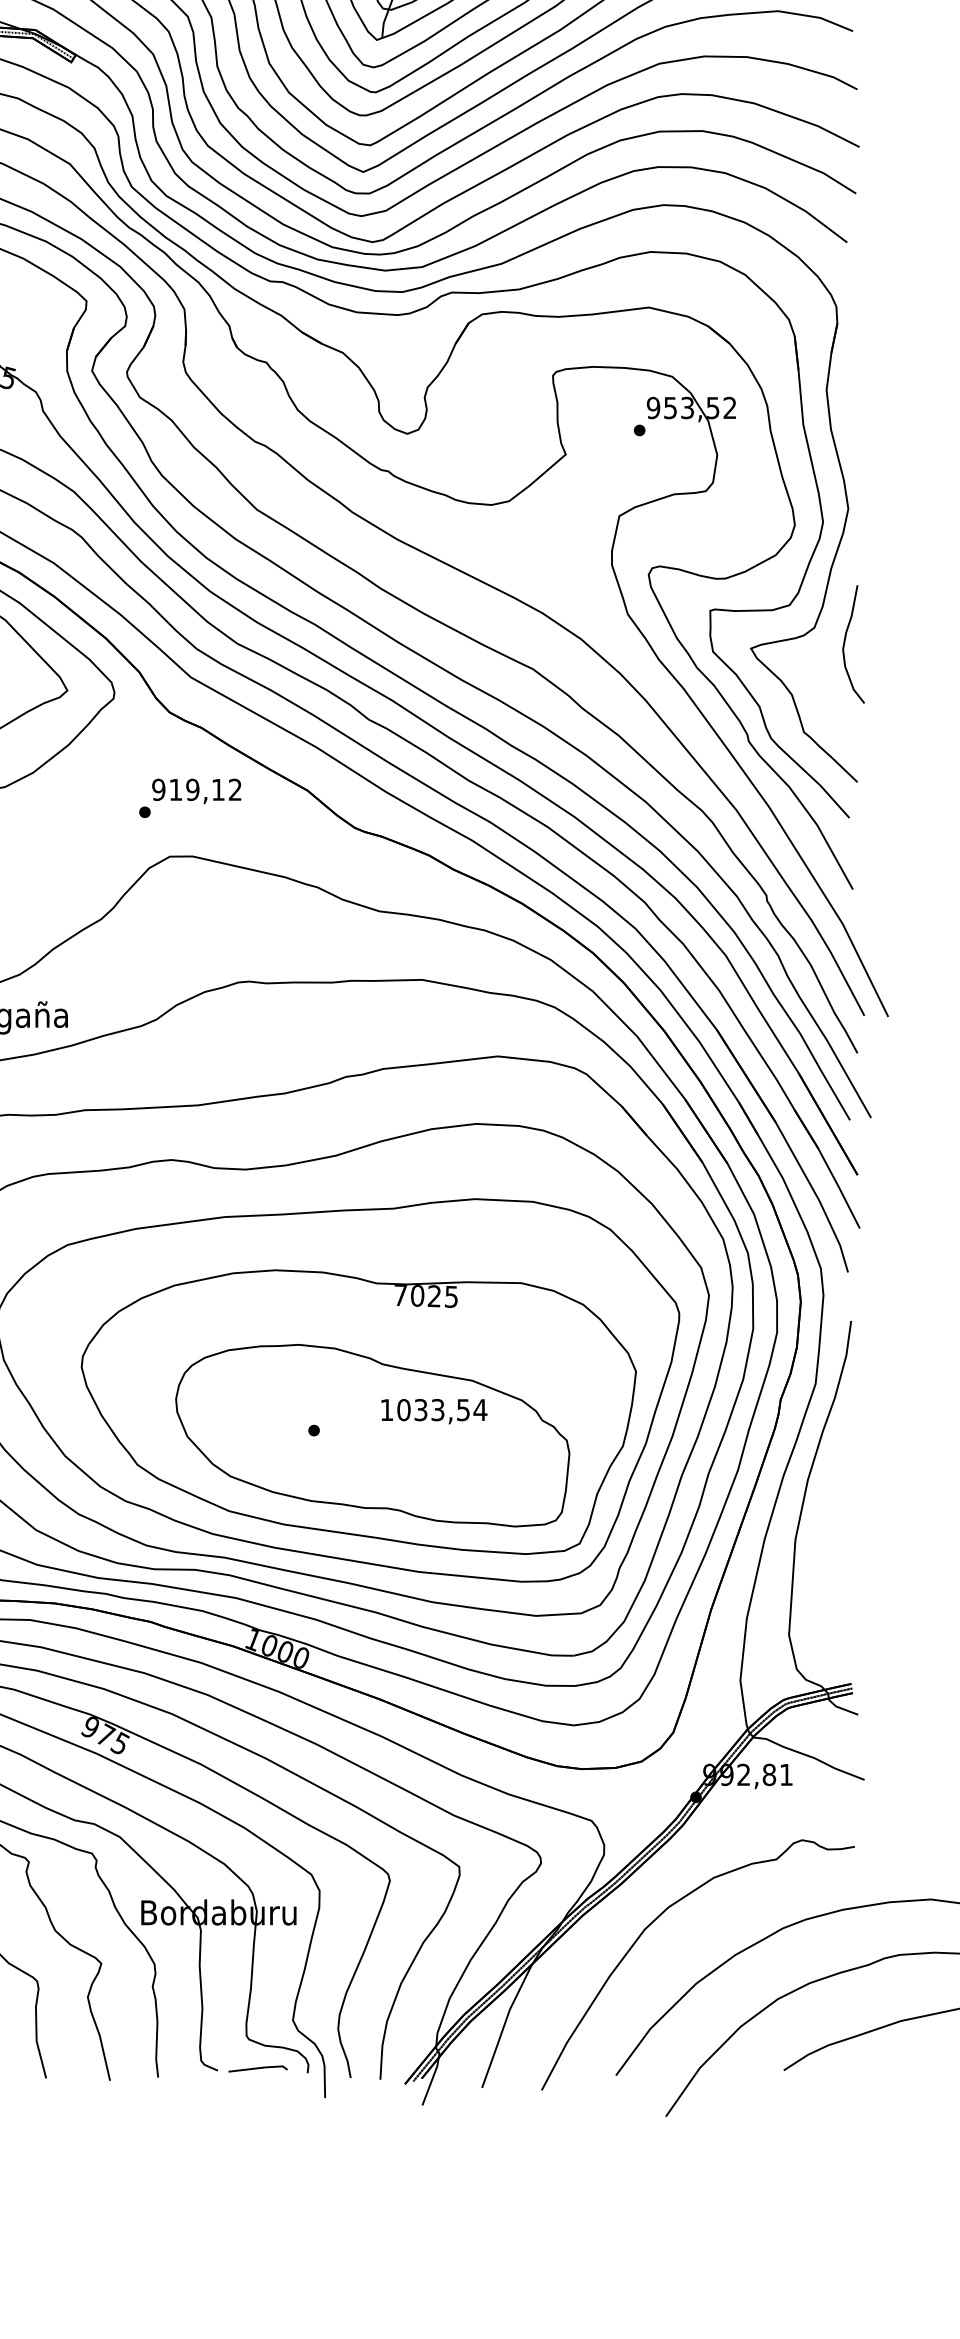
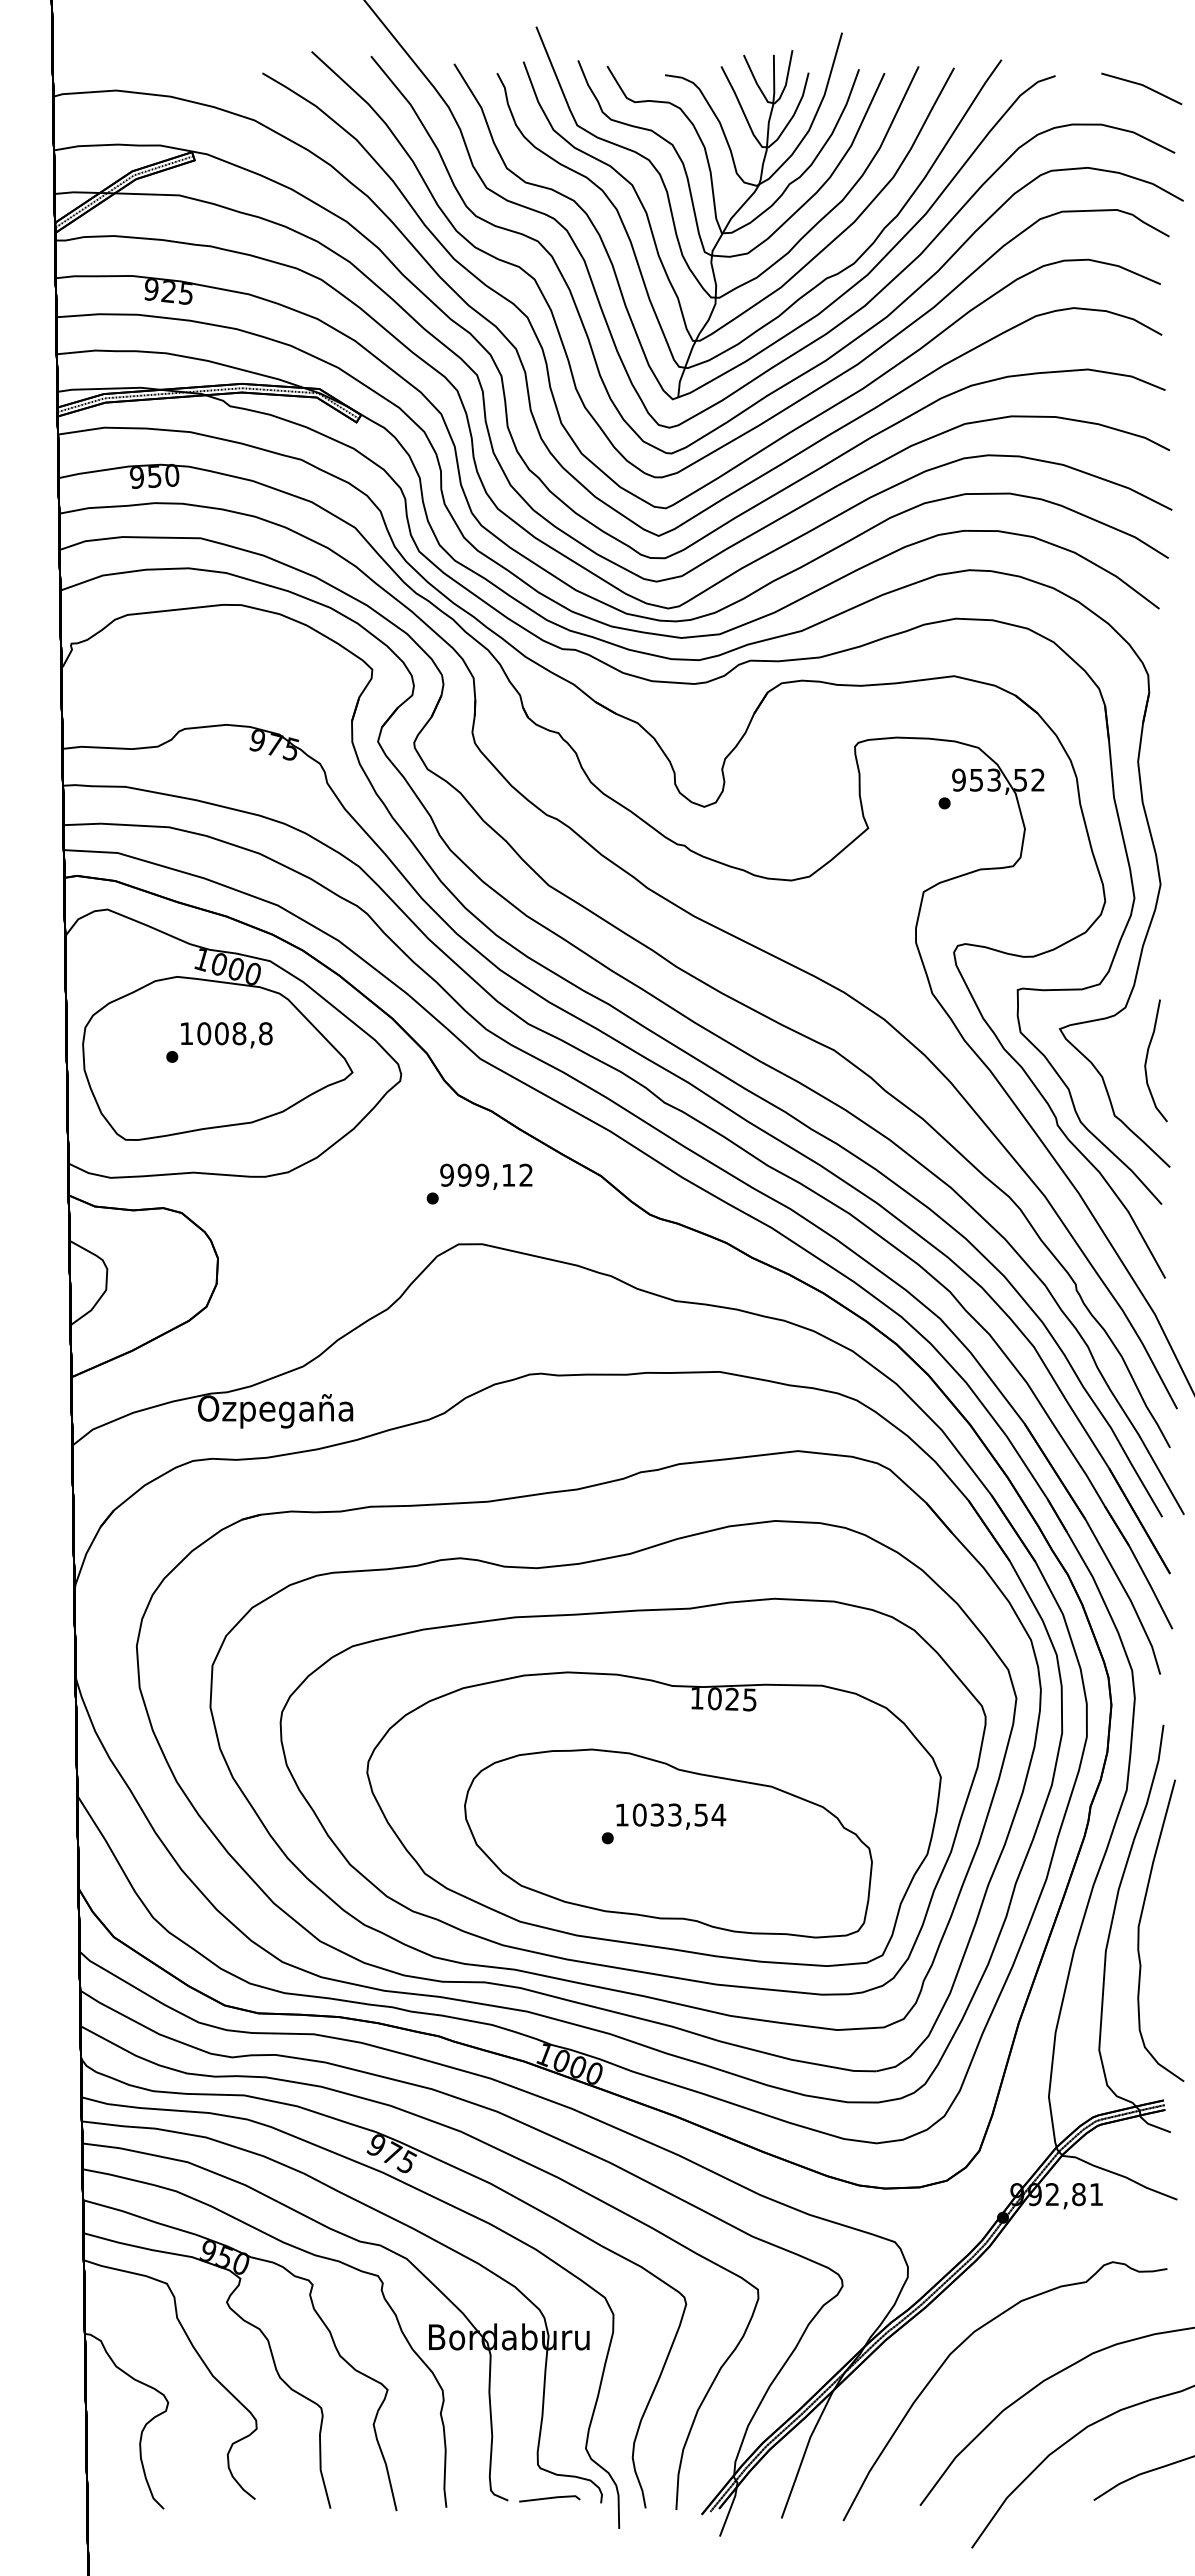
part: (845, 644) -> (1147, 1060), moved
text: (175, 789) -> (464, 1174), 919,12 -> 999,12
text: (400, 1295) -> (697, 1698), 7025 -> 1025
text: (434, 1411) -> (671, 1816), moved
curve: (828, 1513) -> (1140, 1924), added

